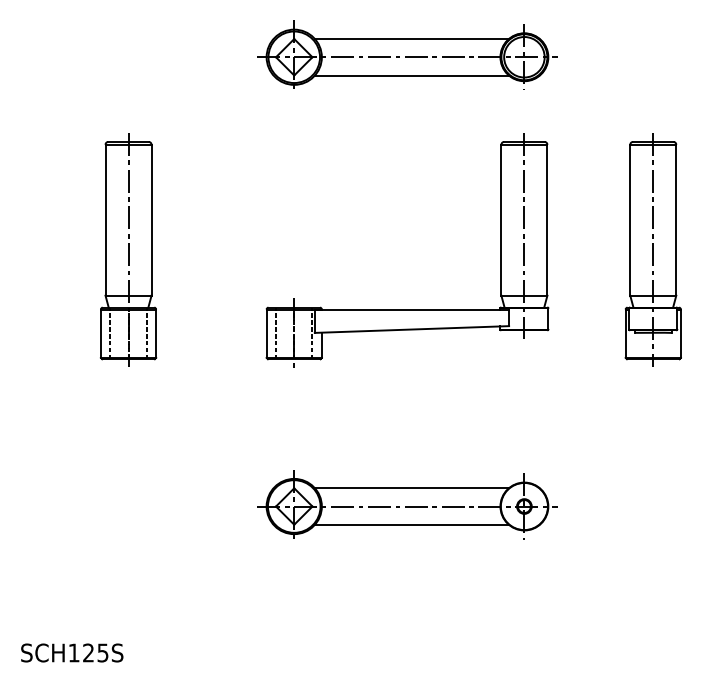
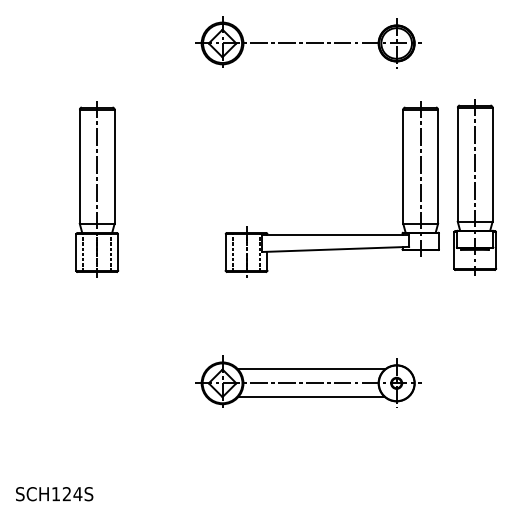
line: (411, 38) -> (311, 29), removed
line: (411, 75) -> (311, 57), removed
part: (653, 250) -> (475, 187), moved
part: (406, 309) -> (331, 234), moved
text: (102, 653) -> (77, 494), SCH125S -> SCH124S

